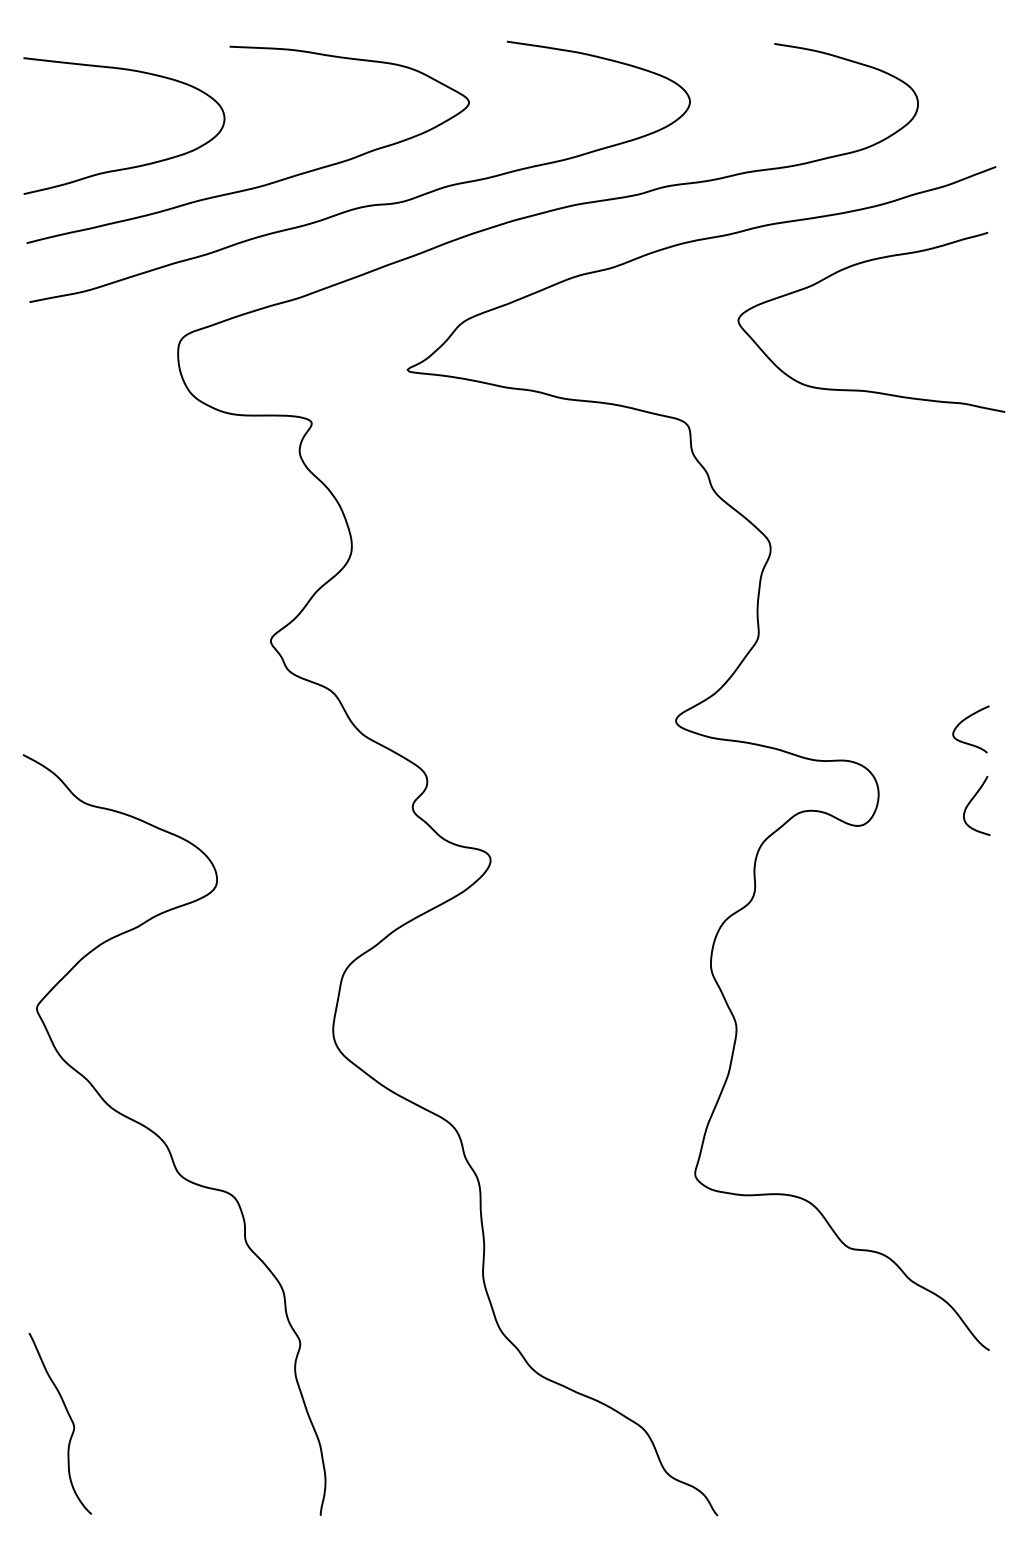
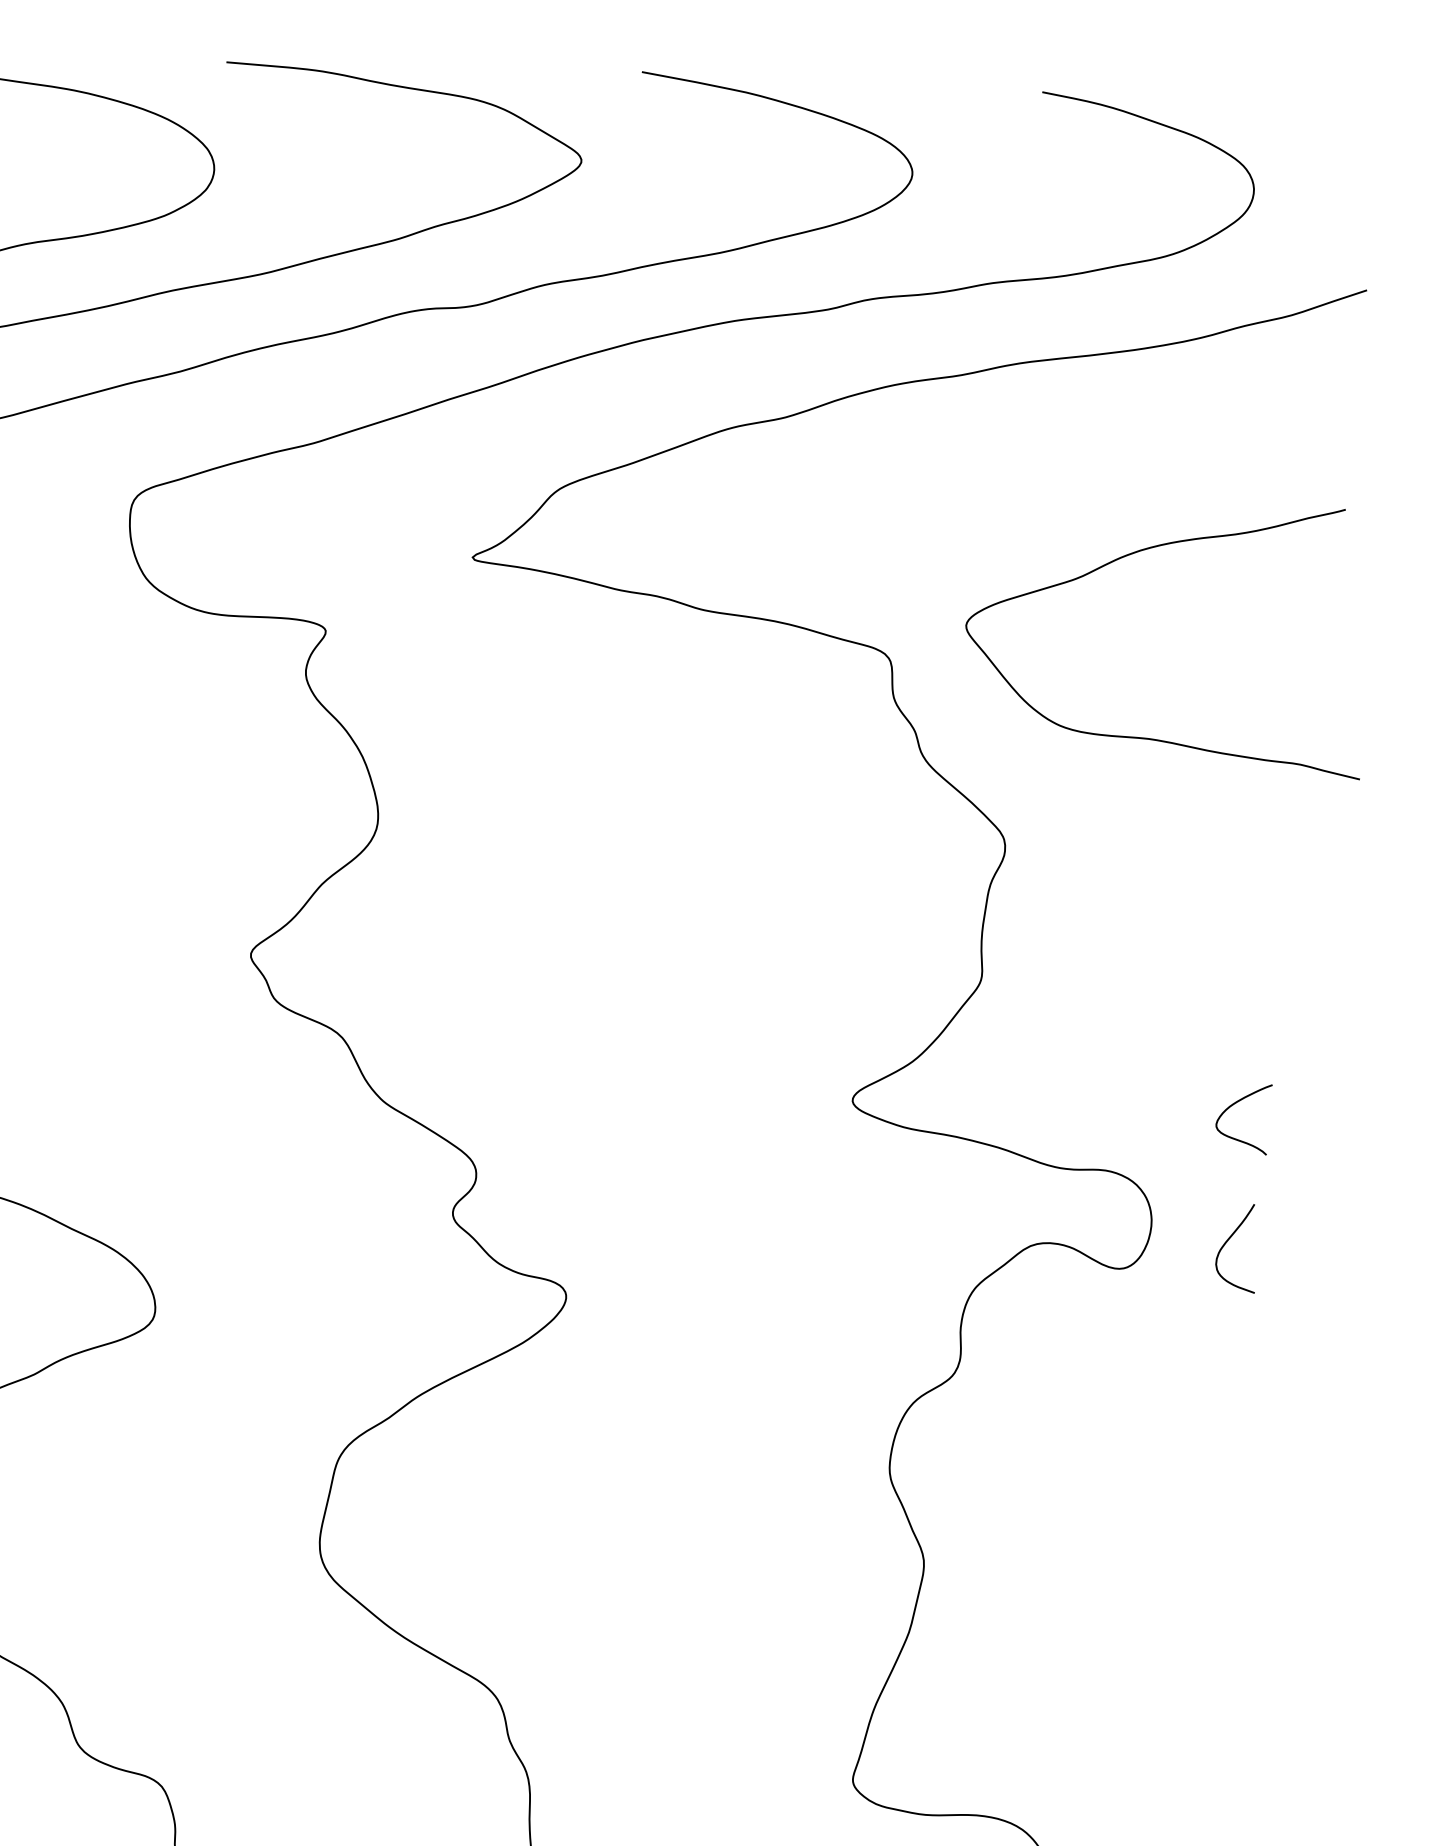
curve: (848, 268) -> (1134, 554), moved
curve: (965, 720) -> (1235, 1105), moved
curve: (970, 803) -> (1226, 1244), moved

